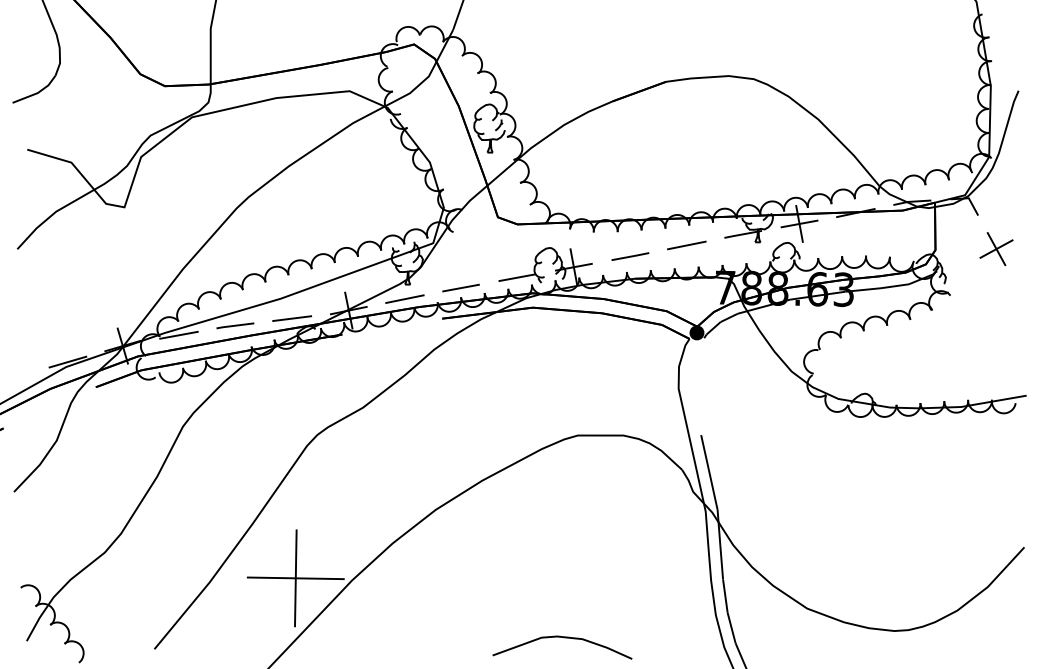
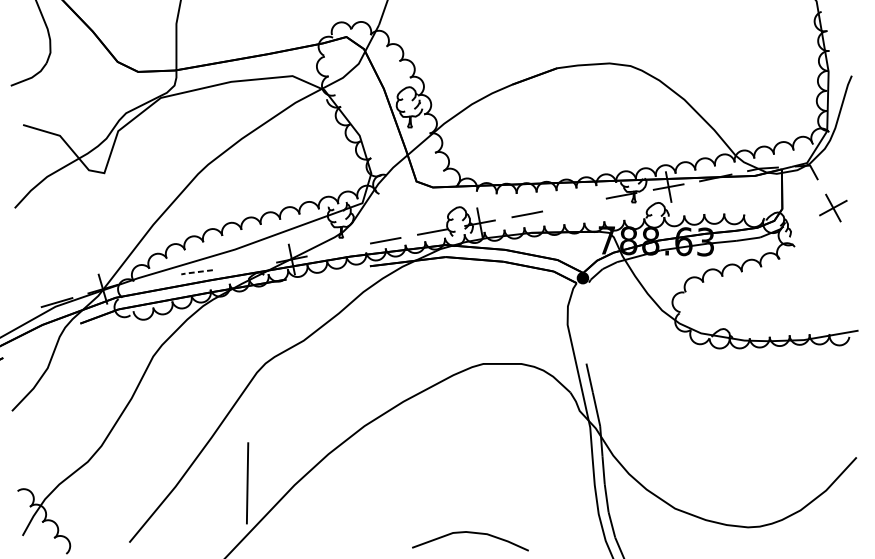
line: (686, 245) -> (574, 205), removed
line: (404, 298) -> (338, 249), removed
line: (292, 318) -> (244, 266), removed
line: (234, 325) -> (196, 271), solid -> dashed
line: (178, 334) -> (149, 279), removed
line: (295, 578) -> (247, 483), removed

